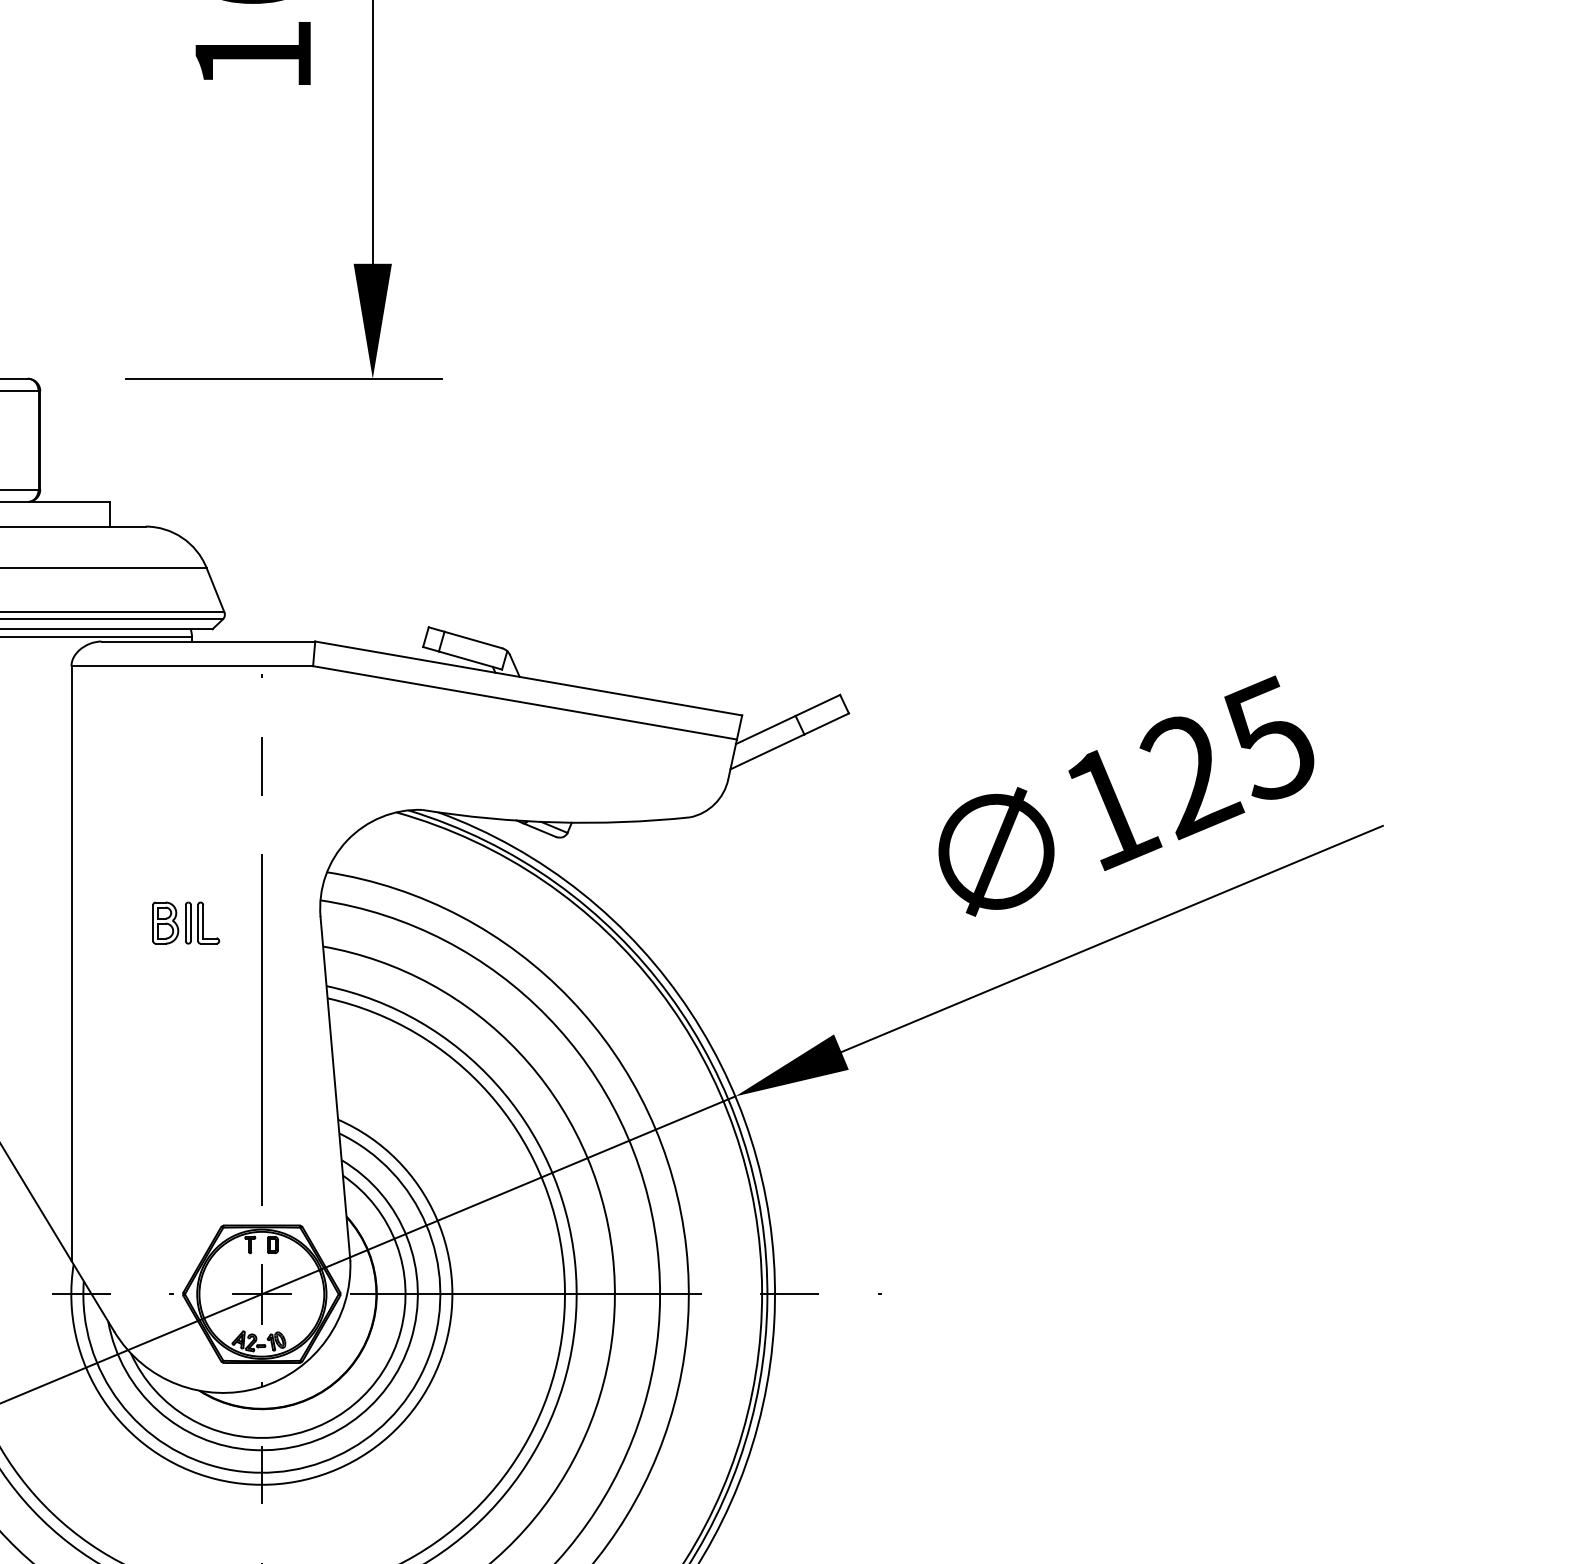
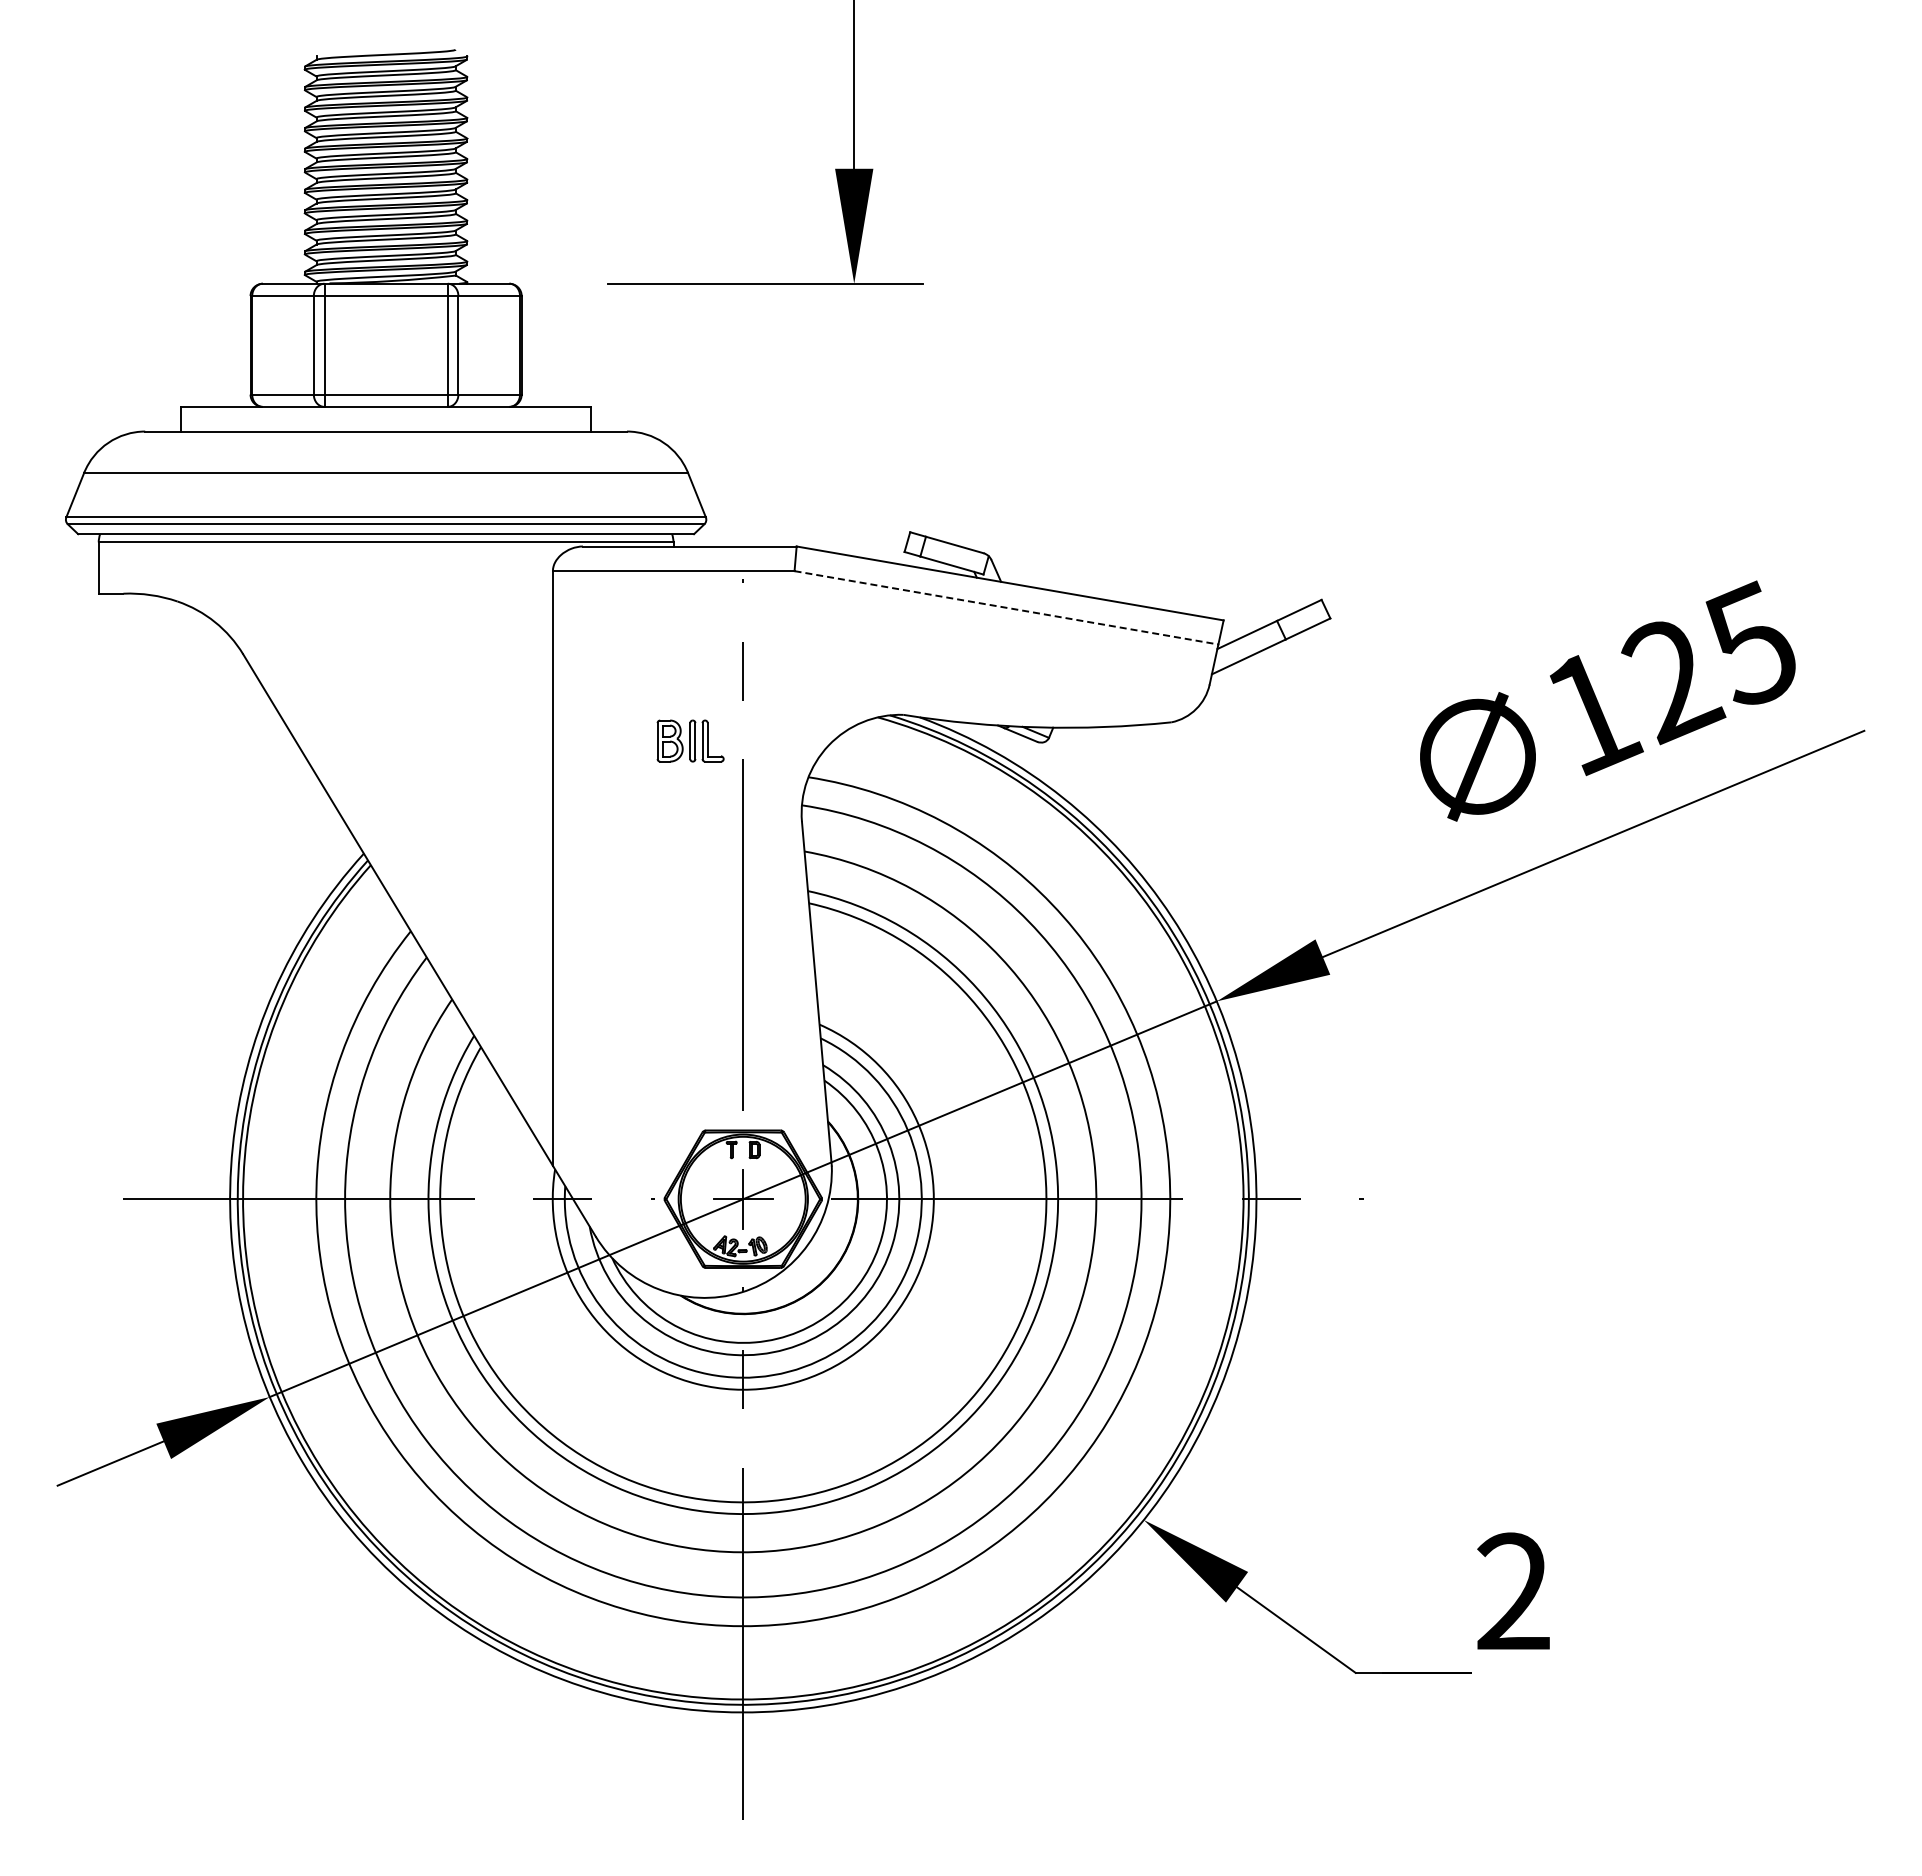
line: (525, 702) -> (1006, 607), solid -> dashed
part: (186, 922) -> (690, 740), moved

